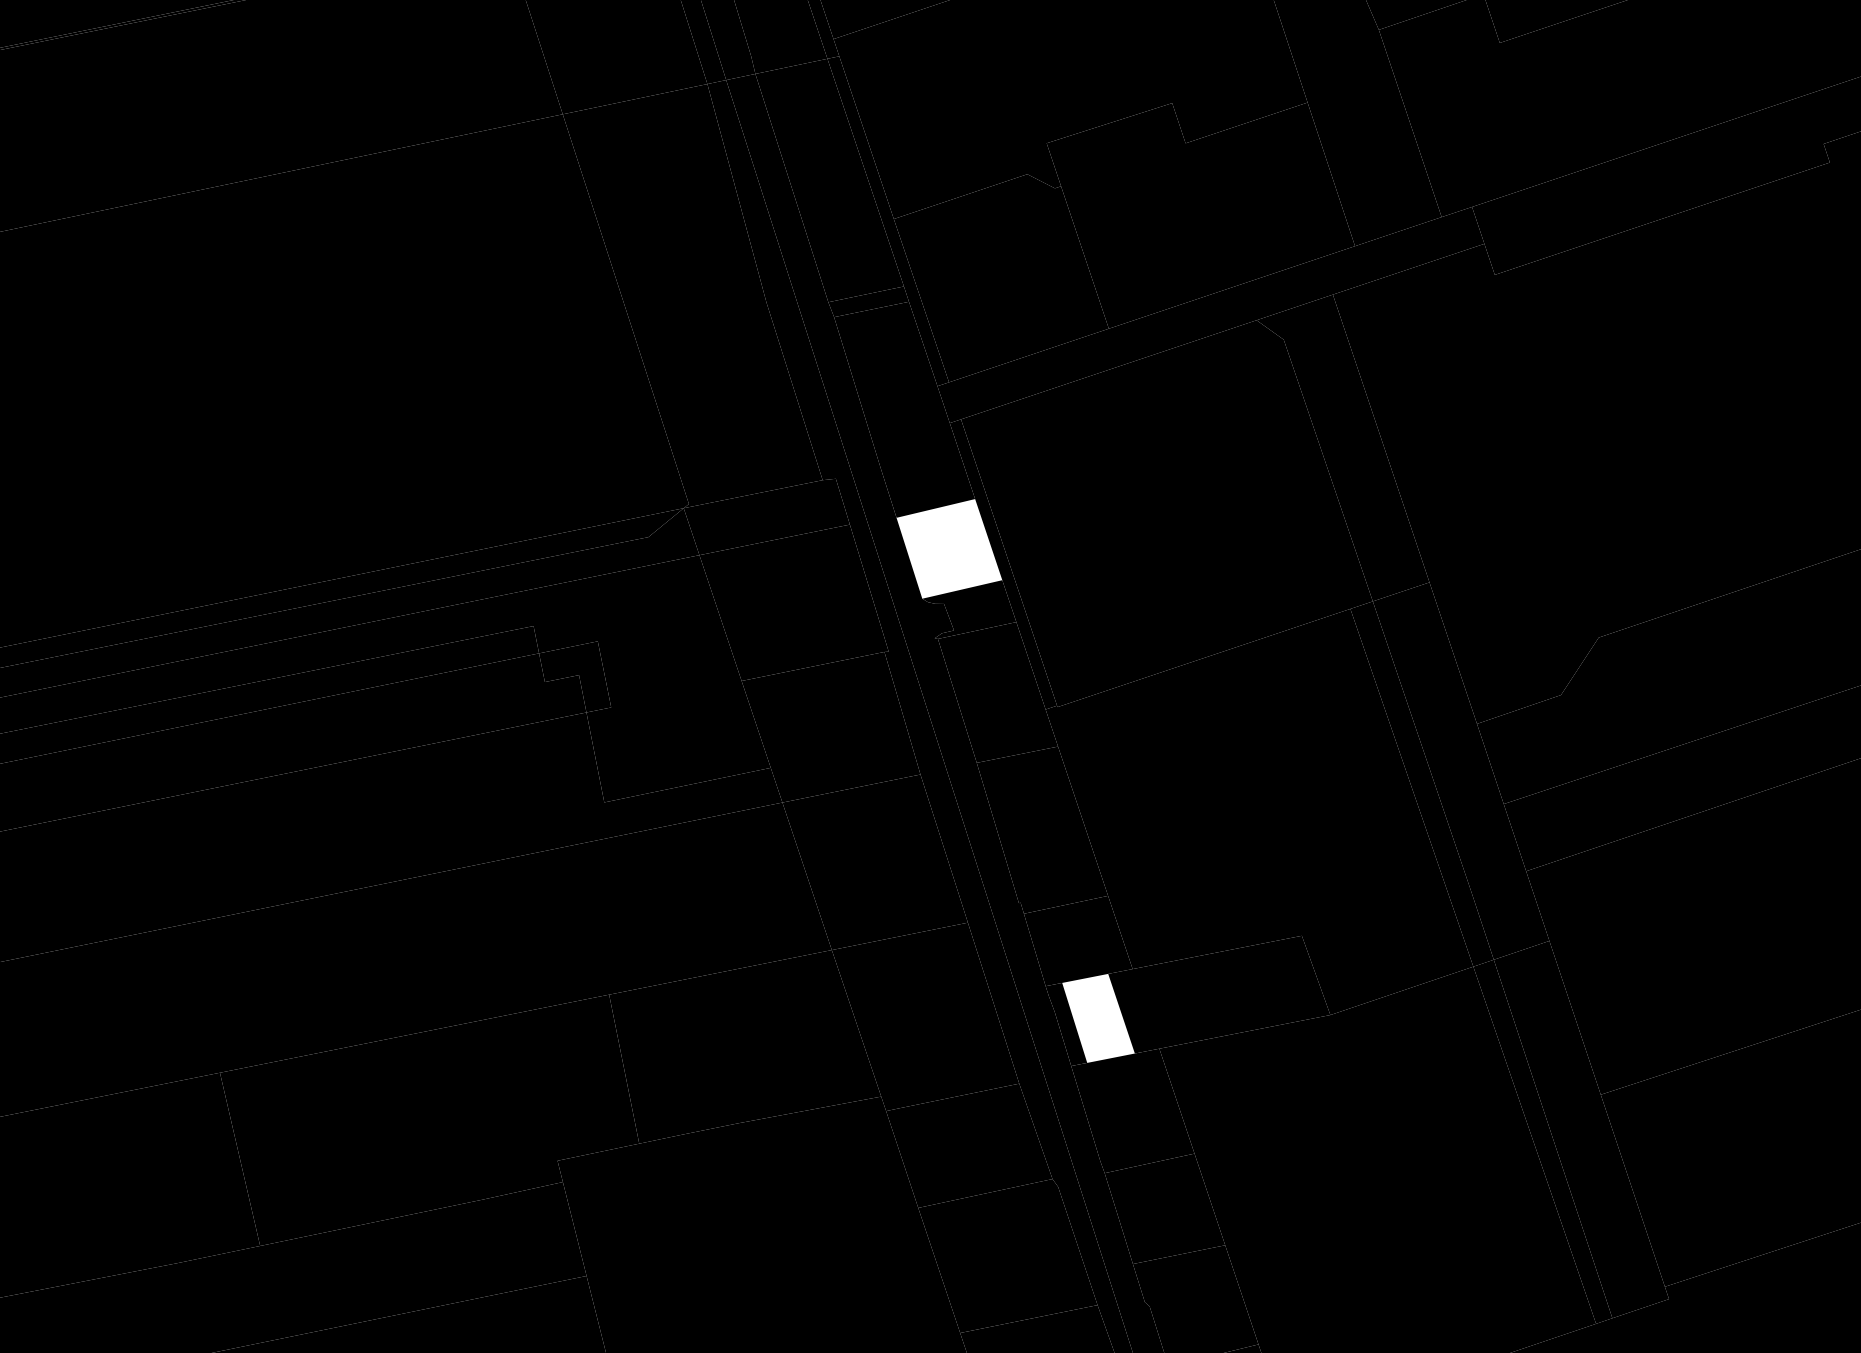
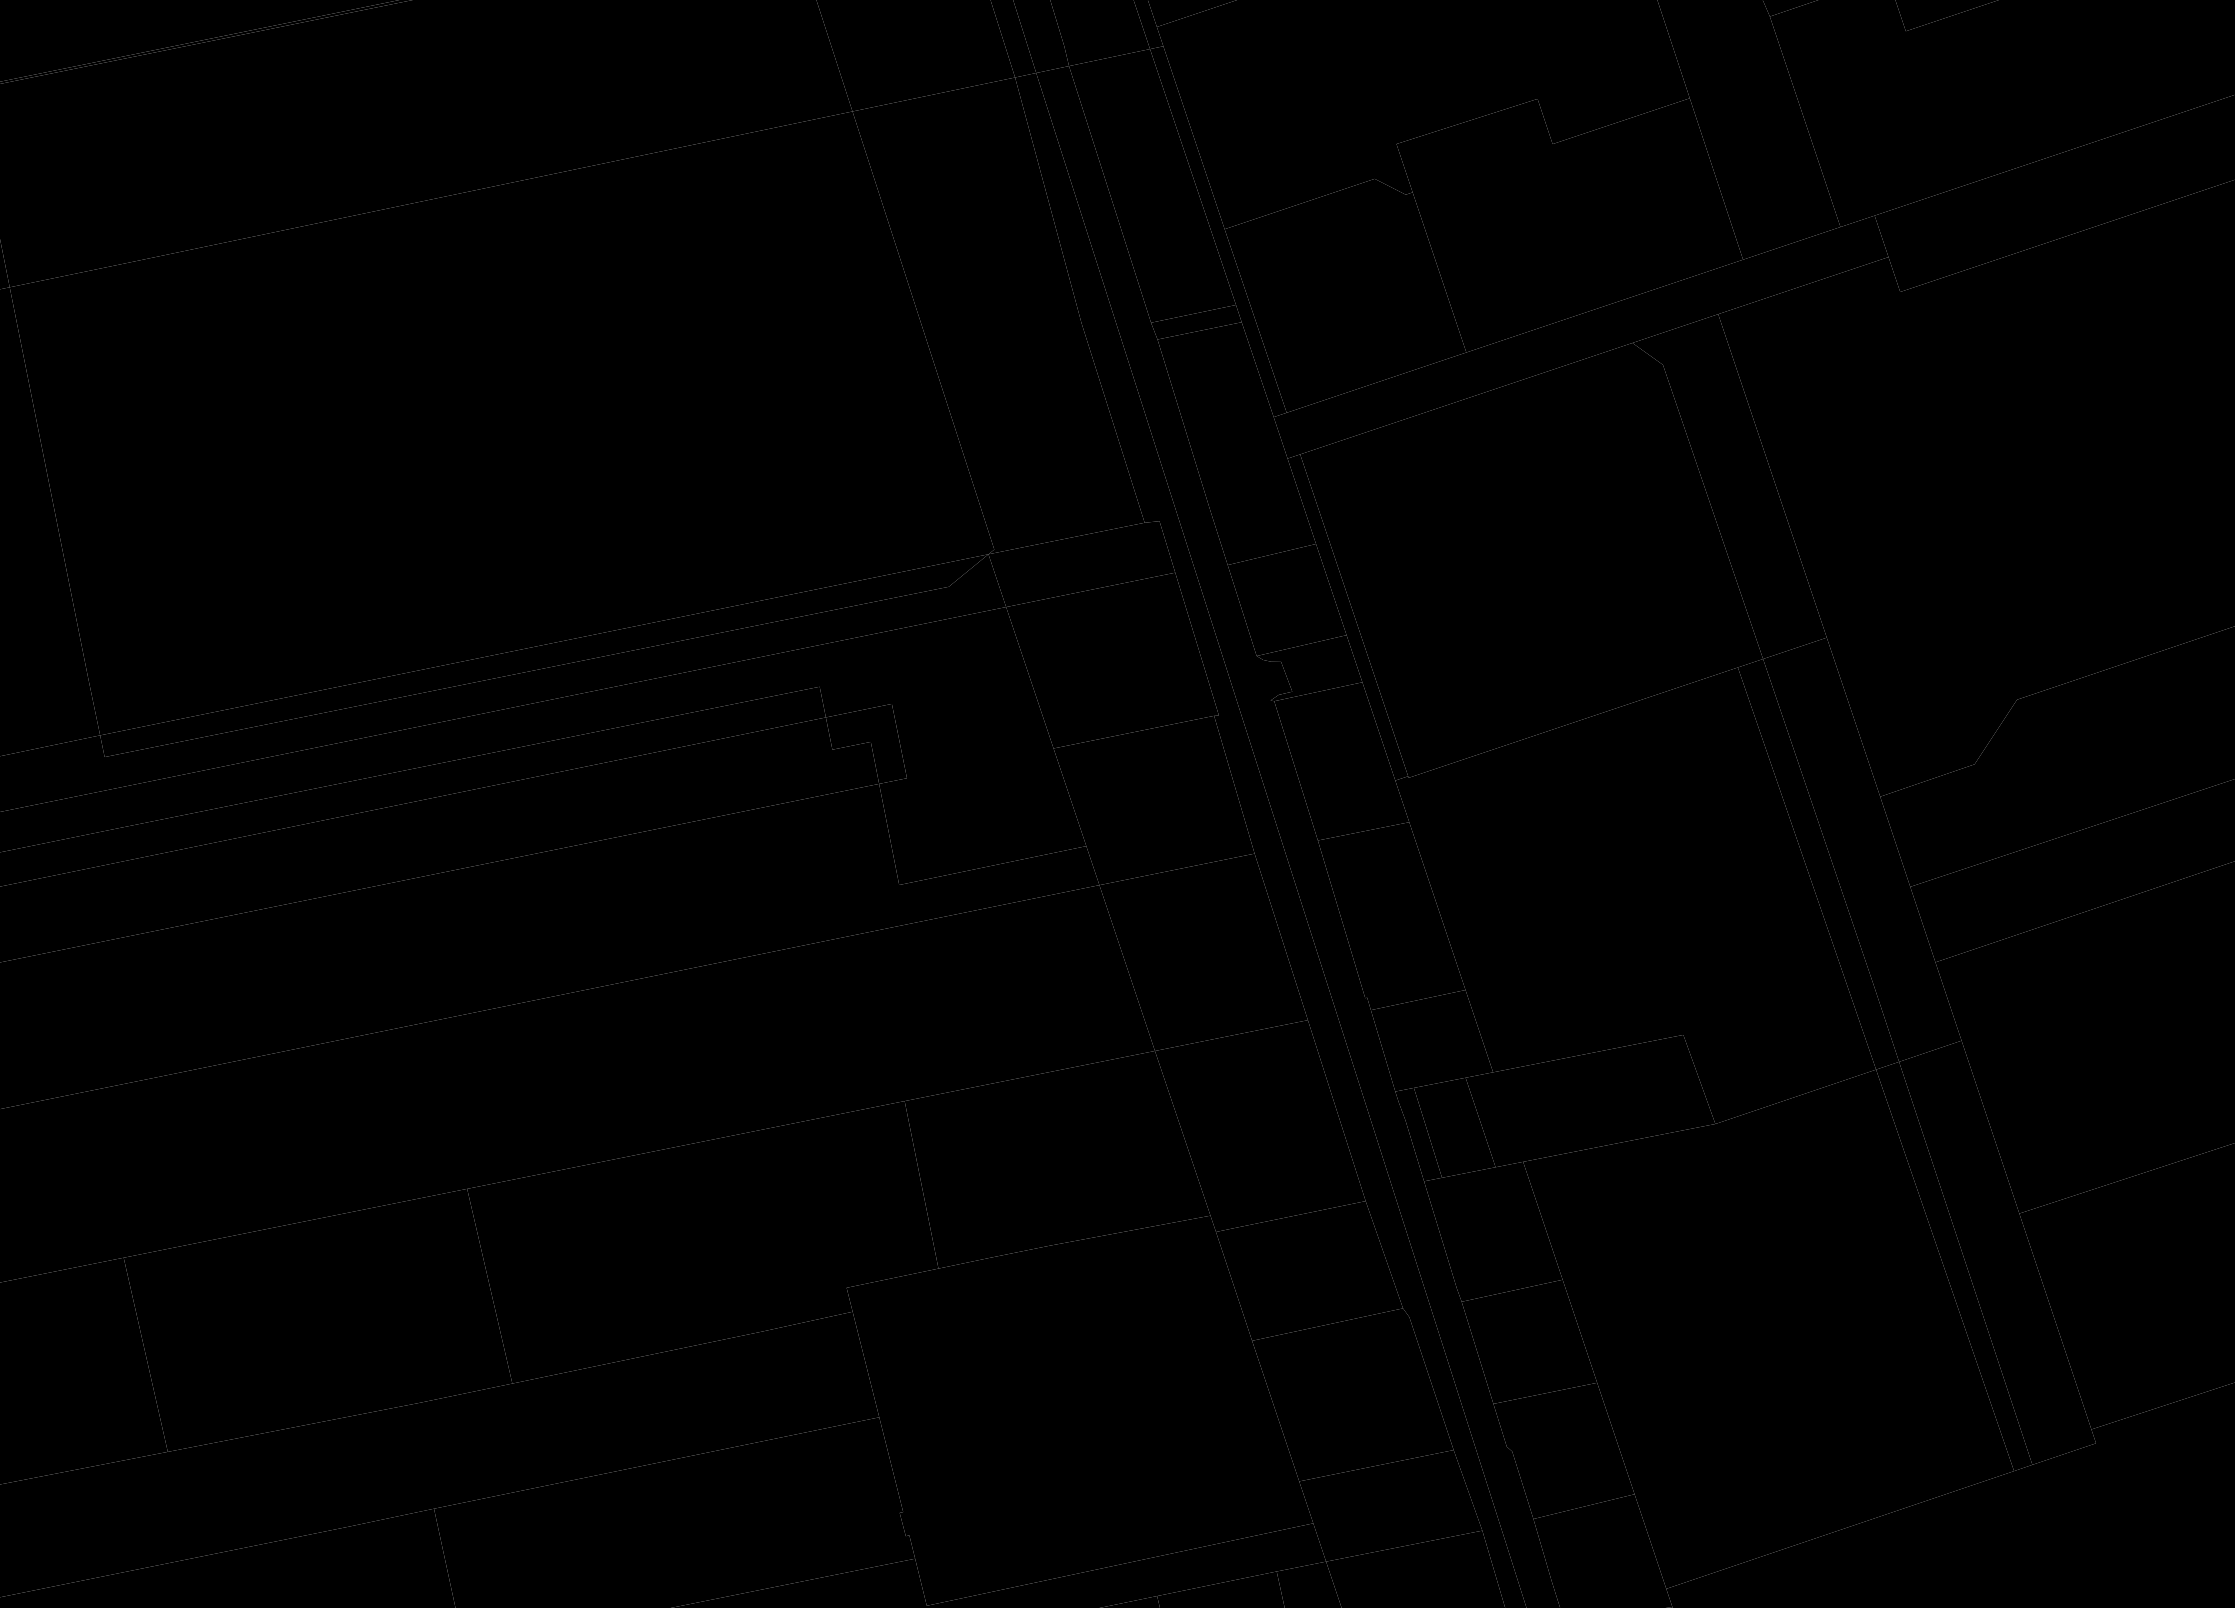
fill: (948, 549) -> (1286, 600), added
fill: (1098, 1018) -> (1454, 1127), added

